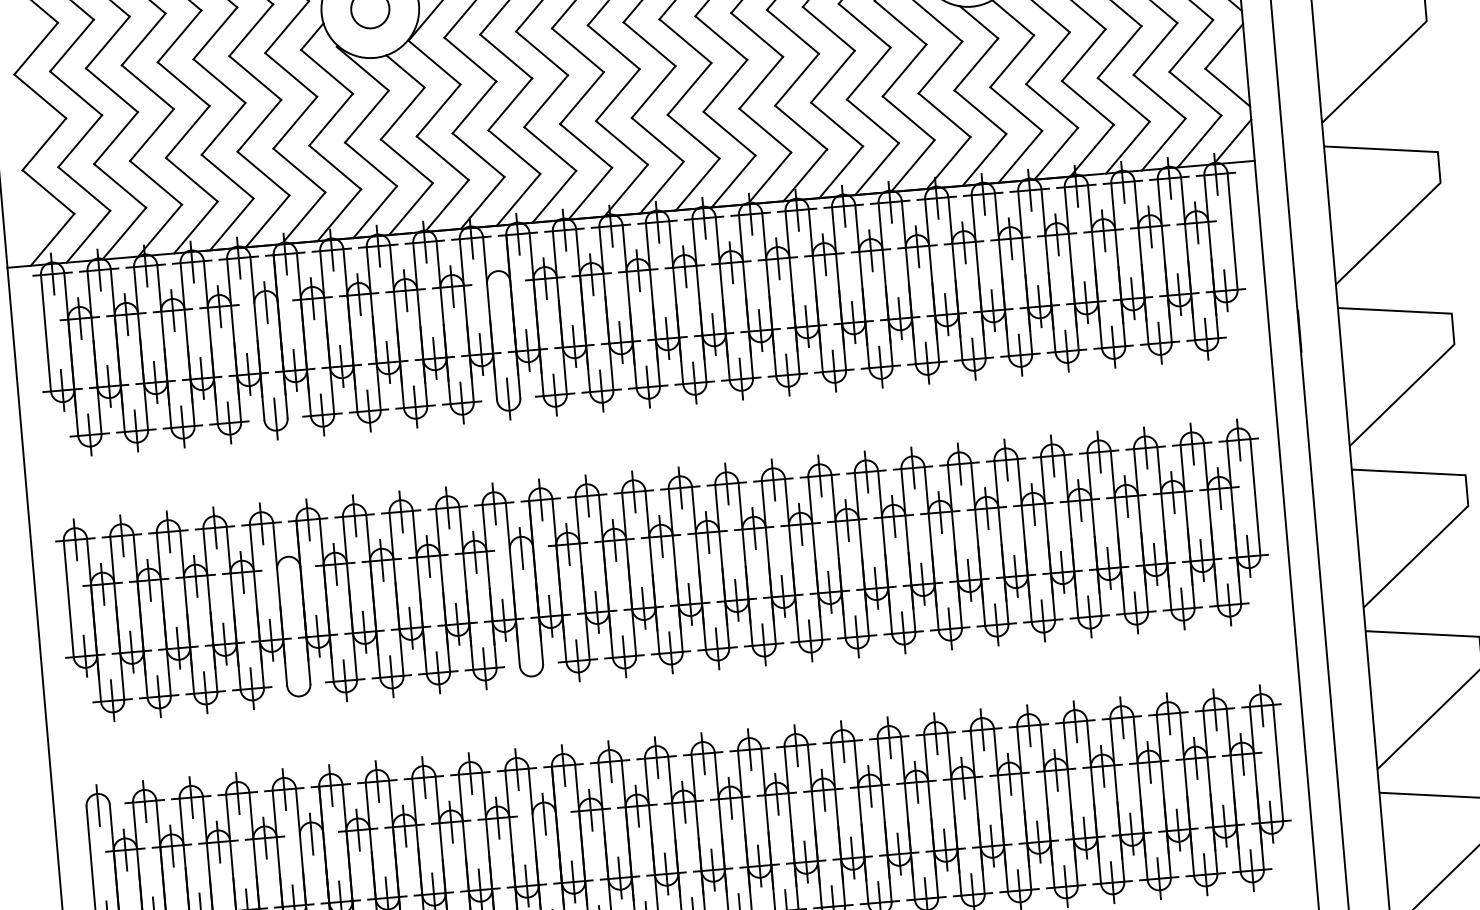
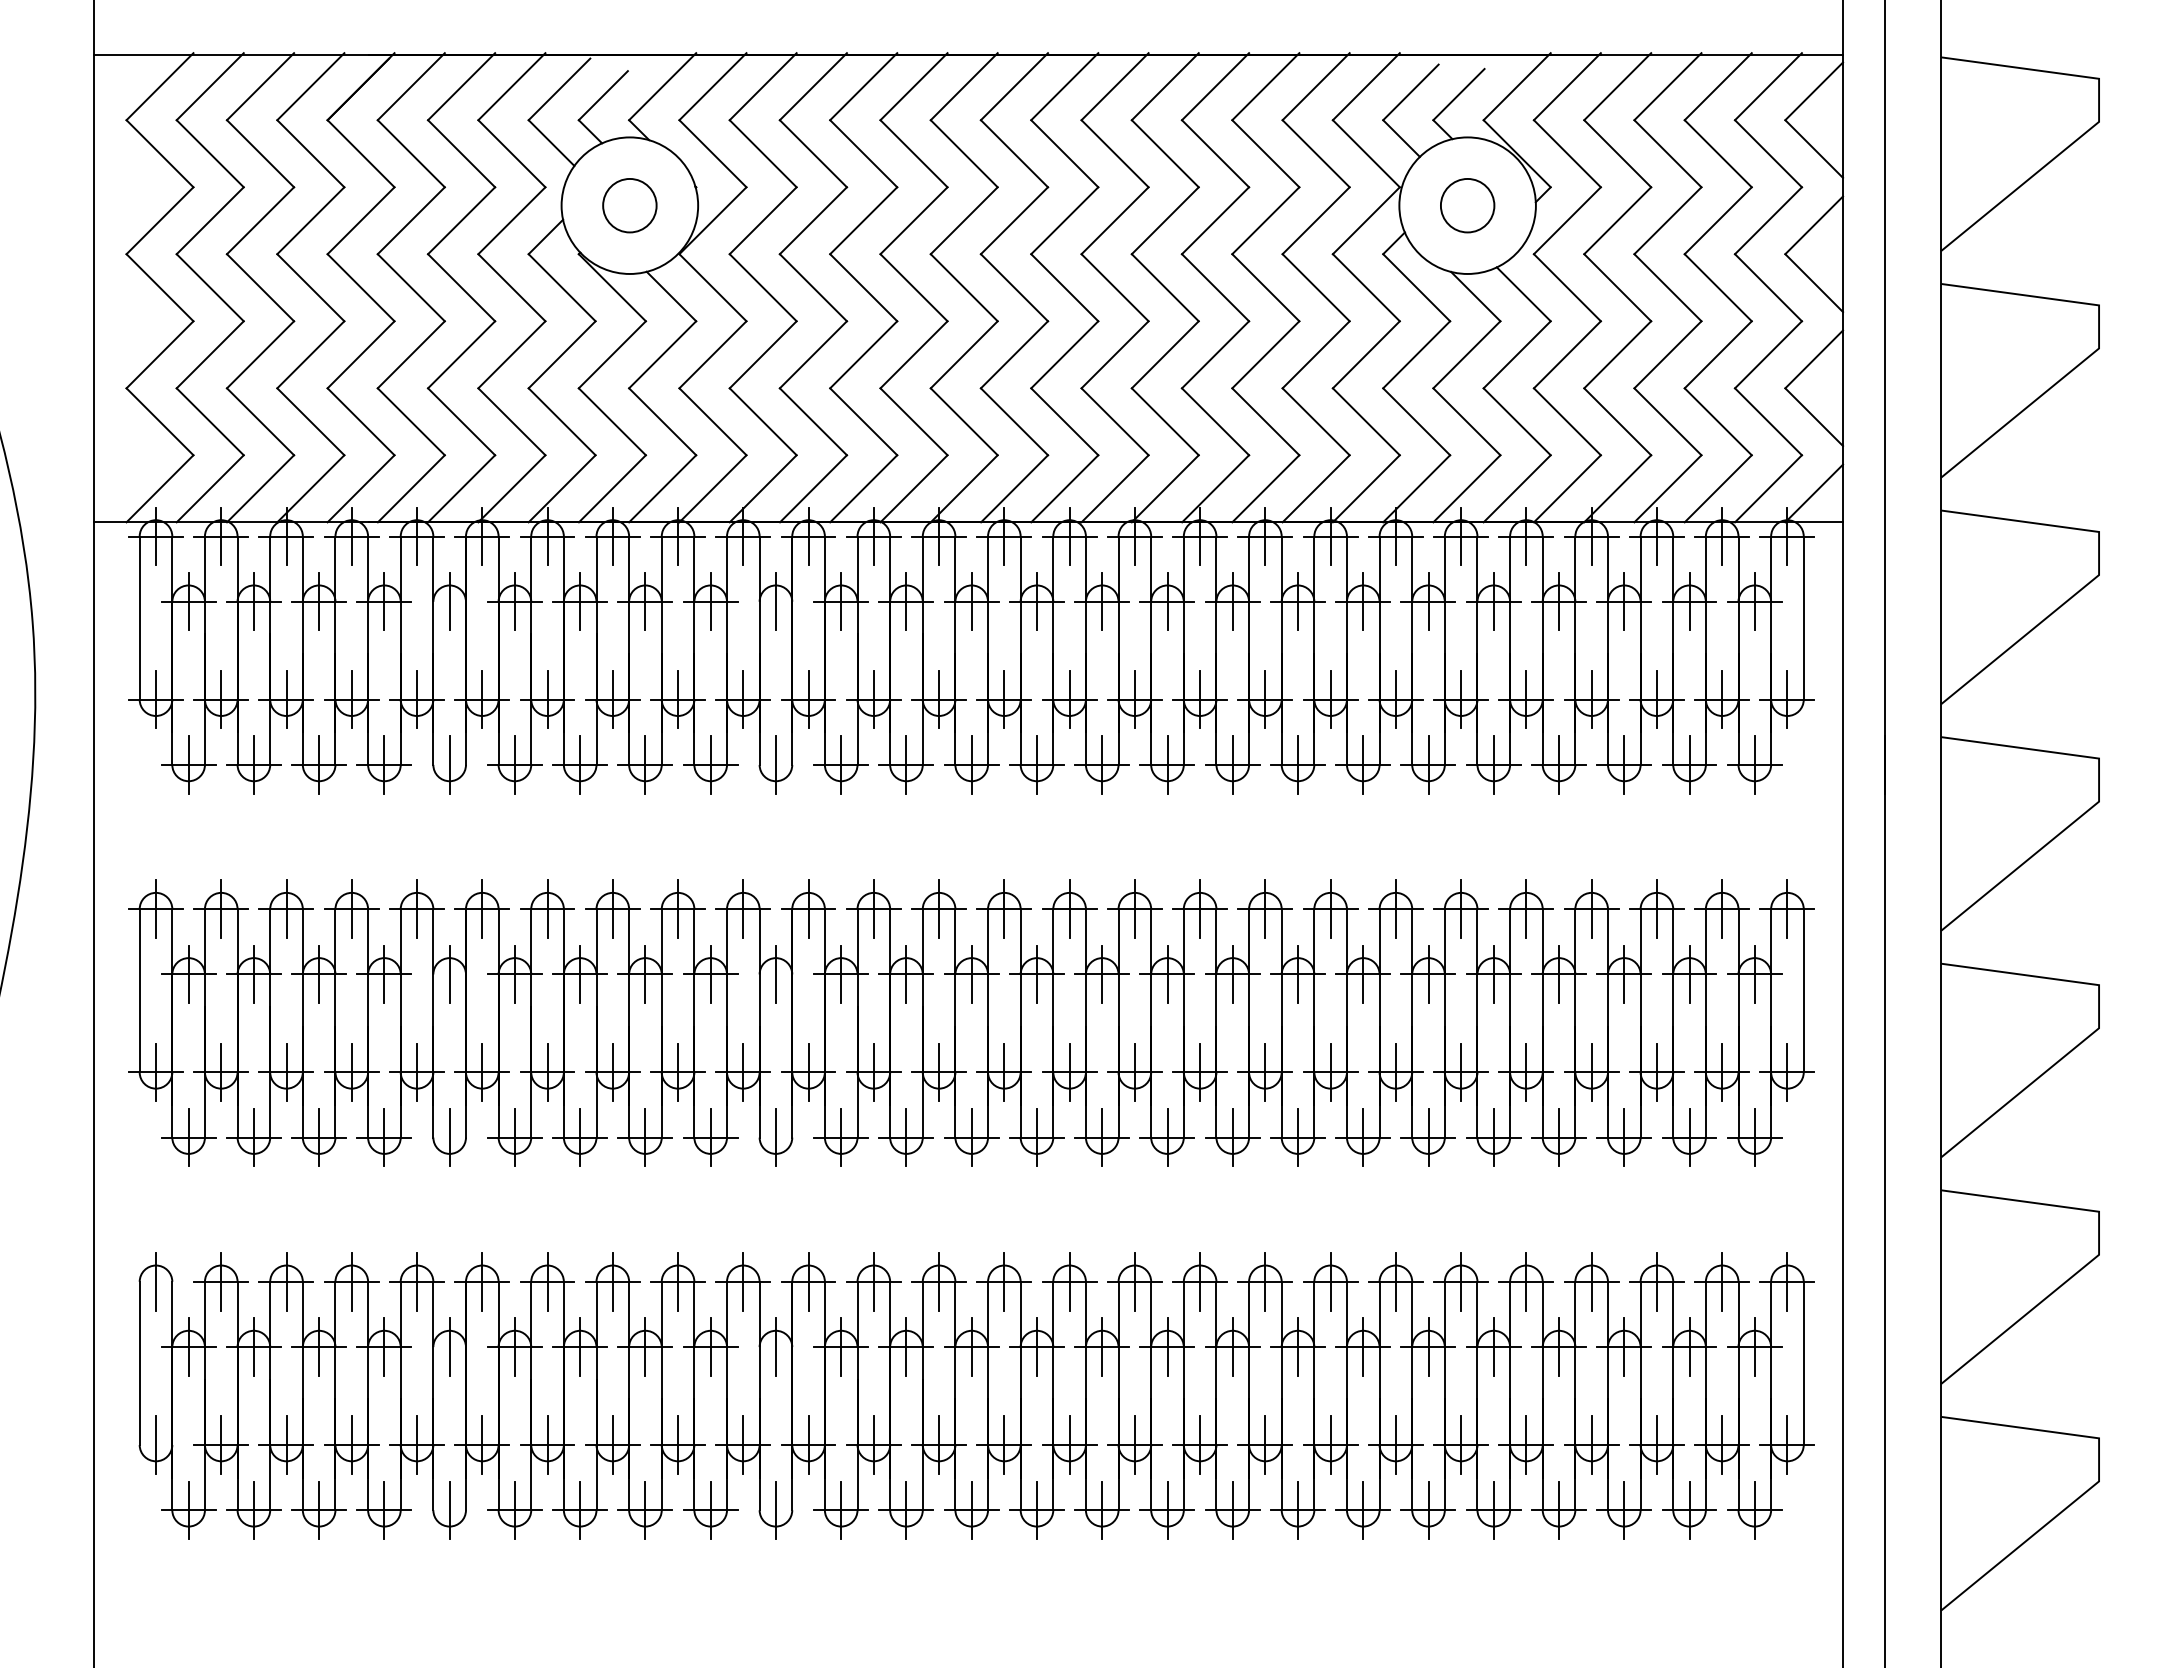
line: (498, 282) -> (775, 601), added
line: (288, 568) -> (449, 974), added
line: (531, 664) -> (775, 1137), added
line: (298, 684) -> (449, 1137), added

